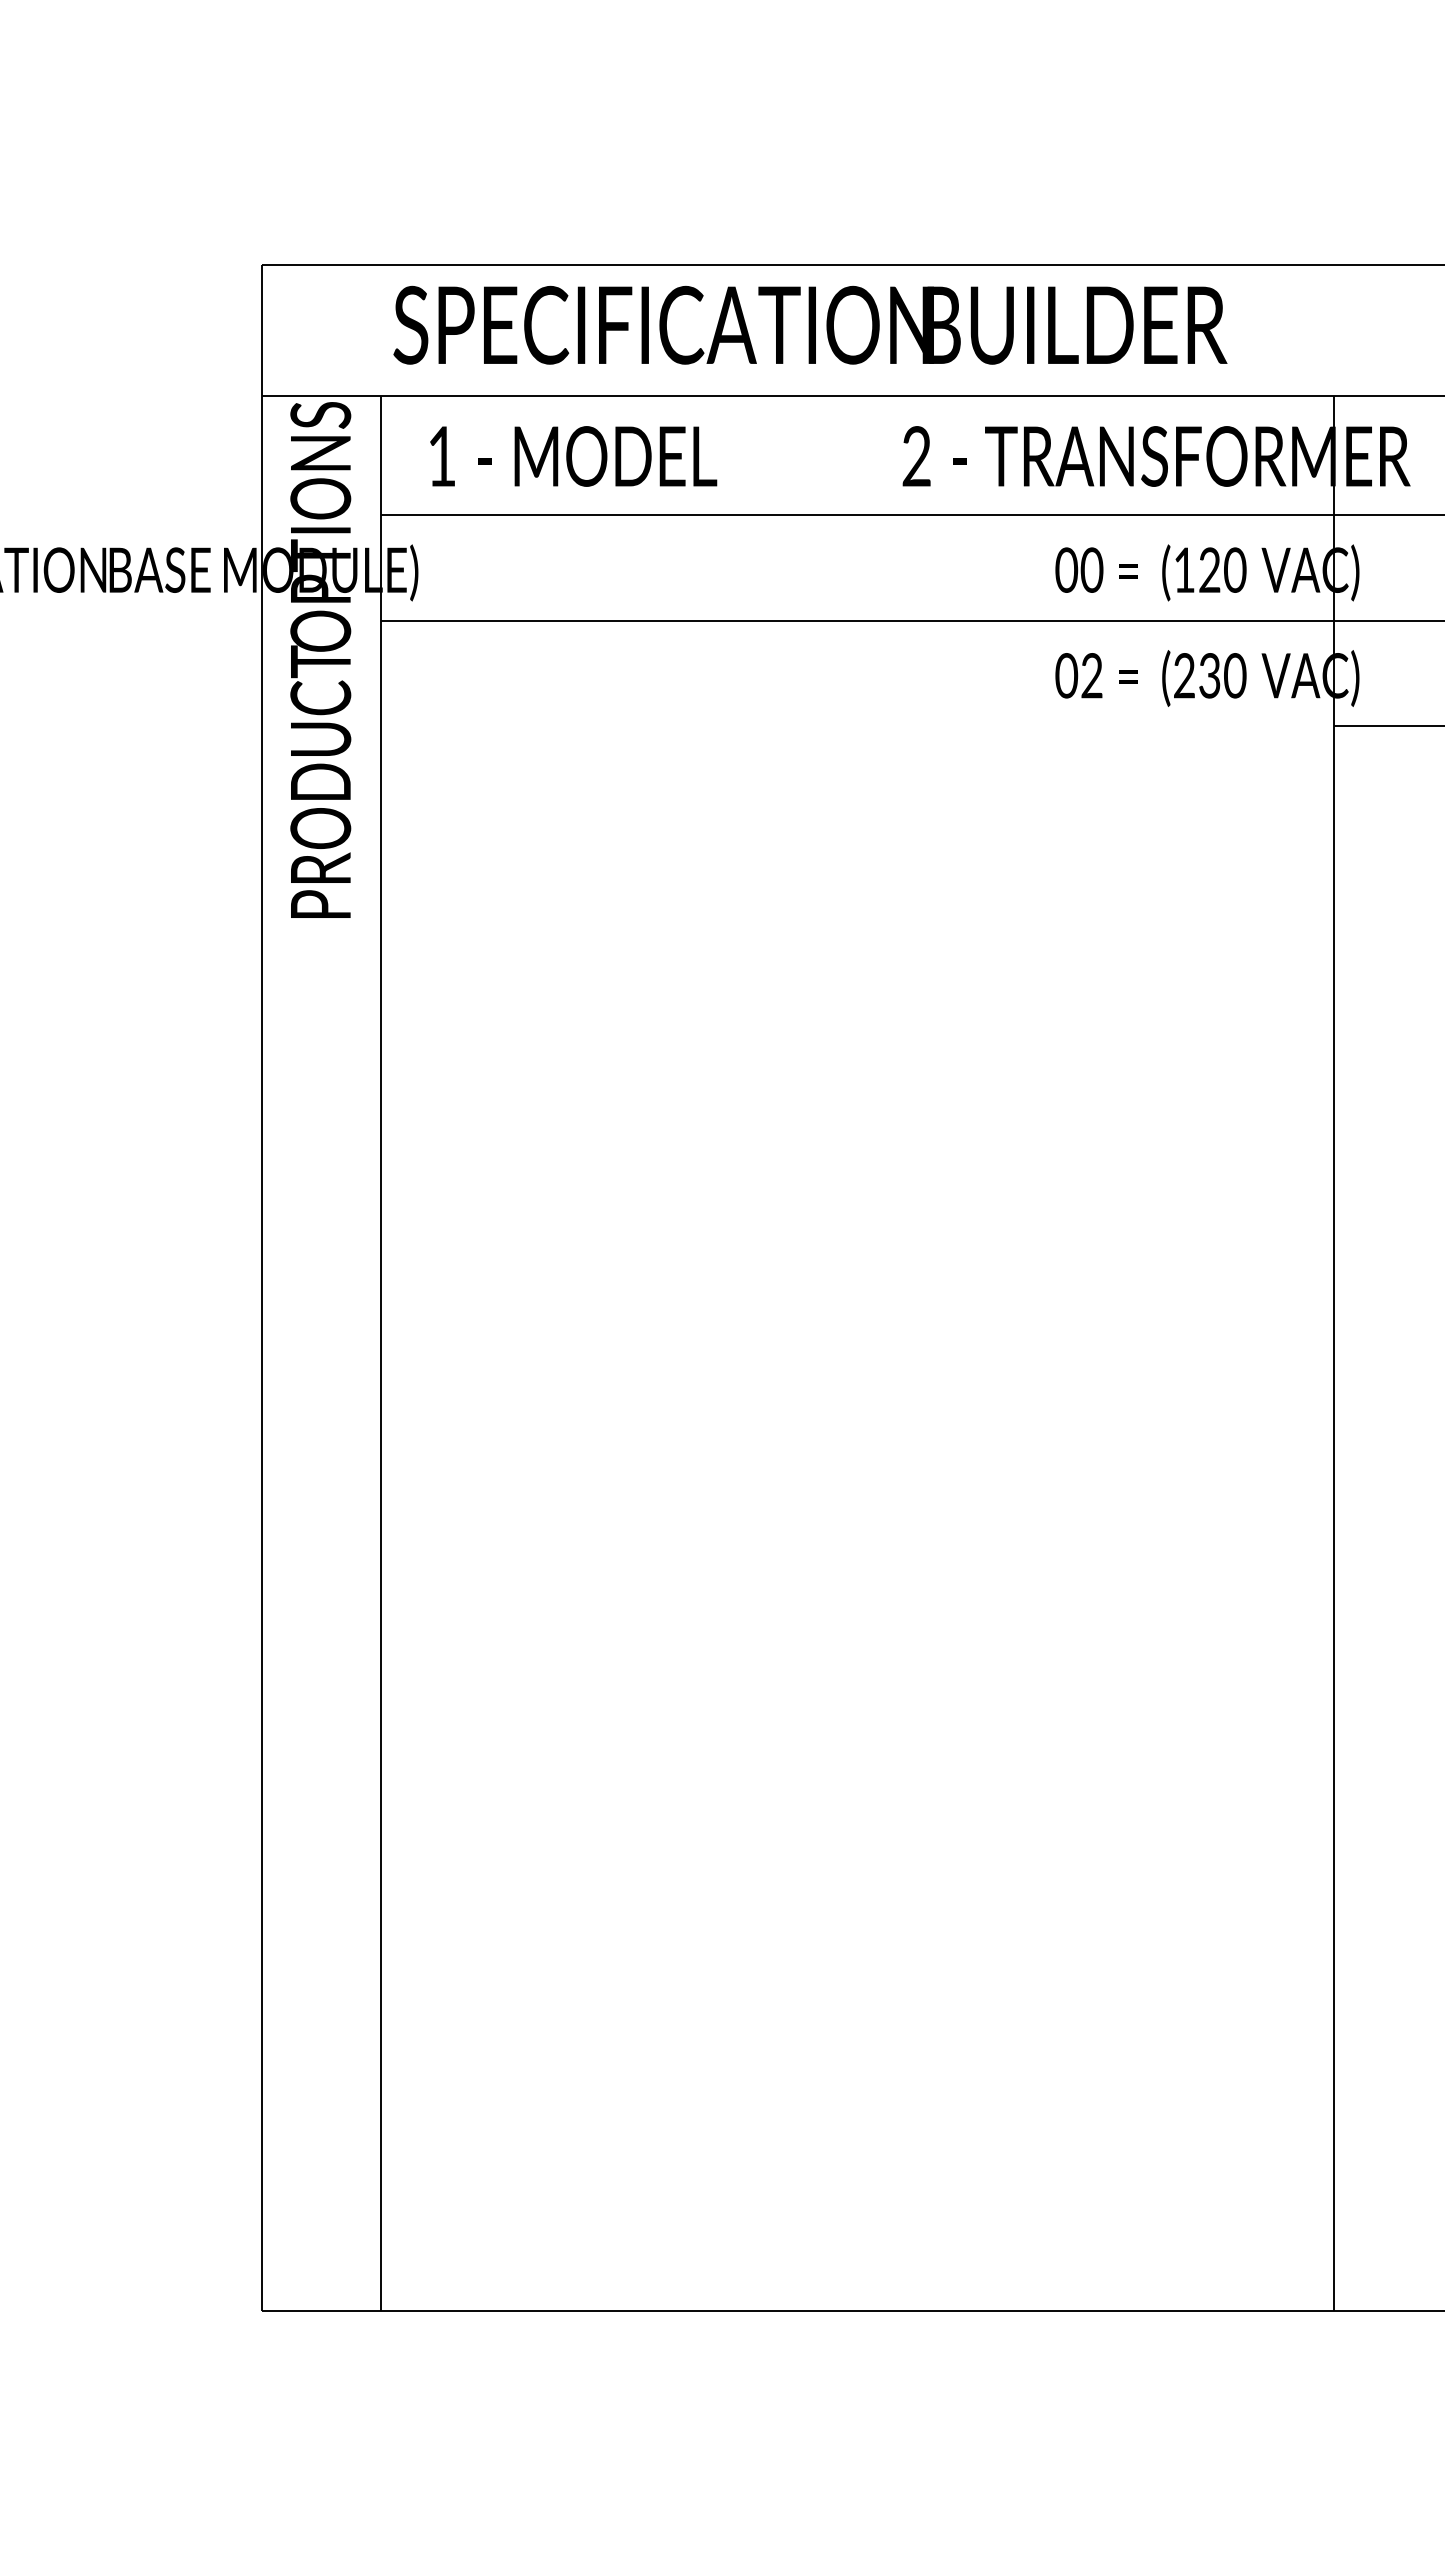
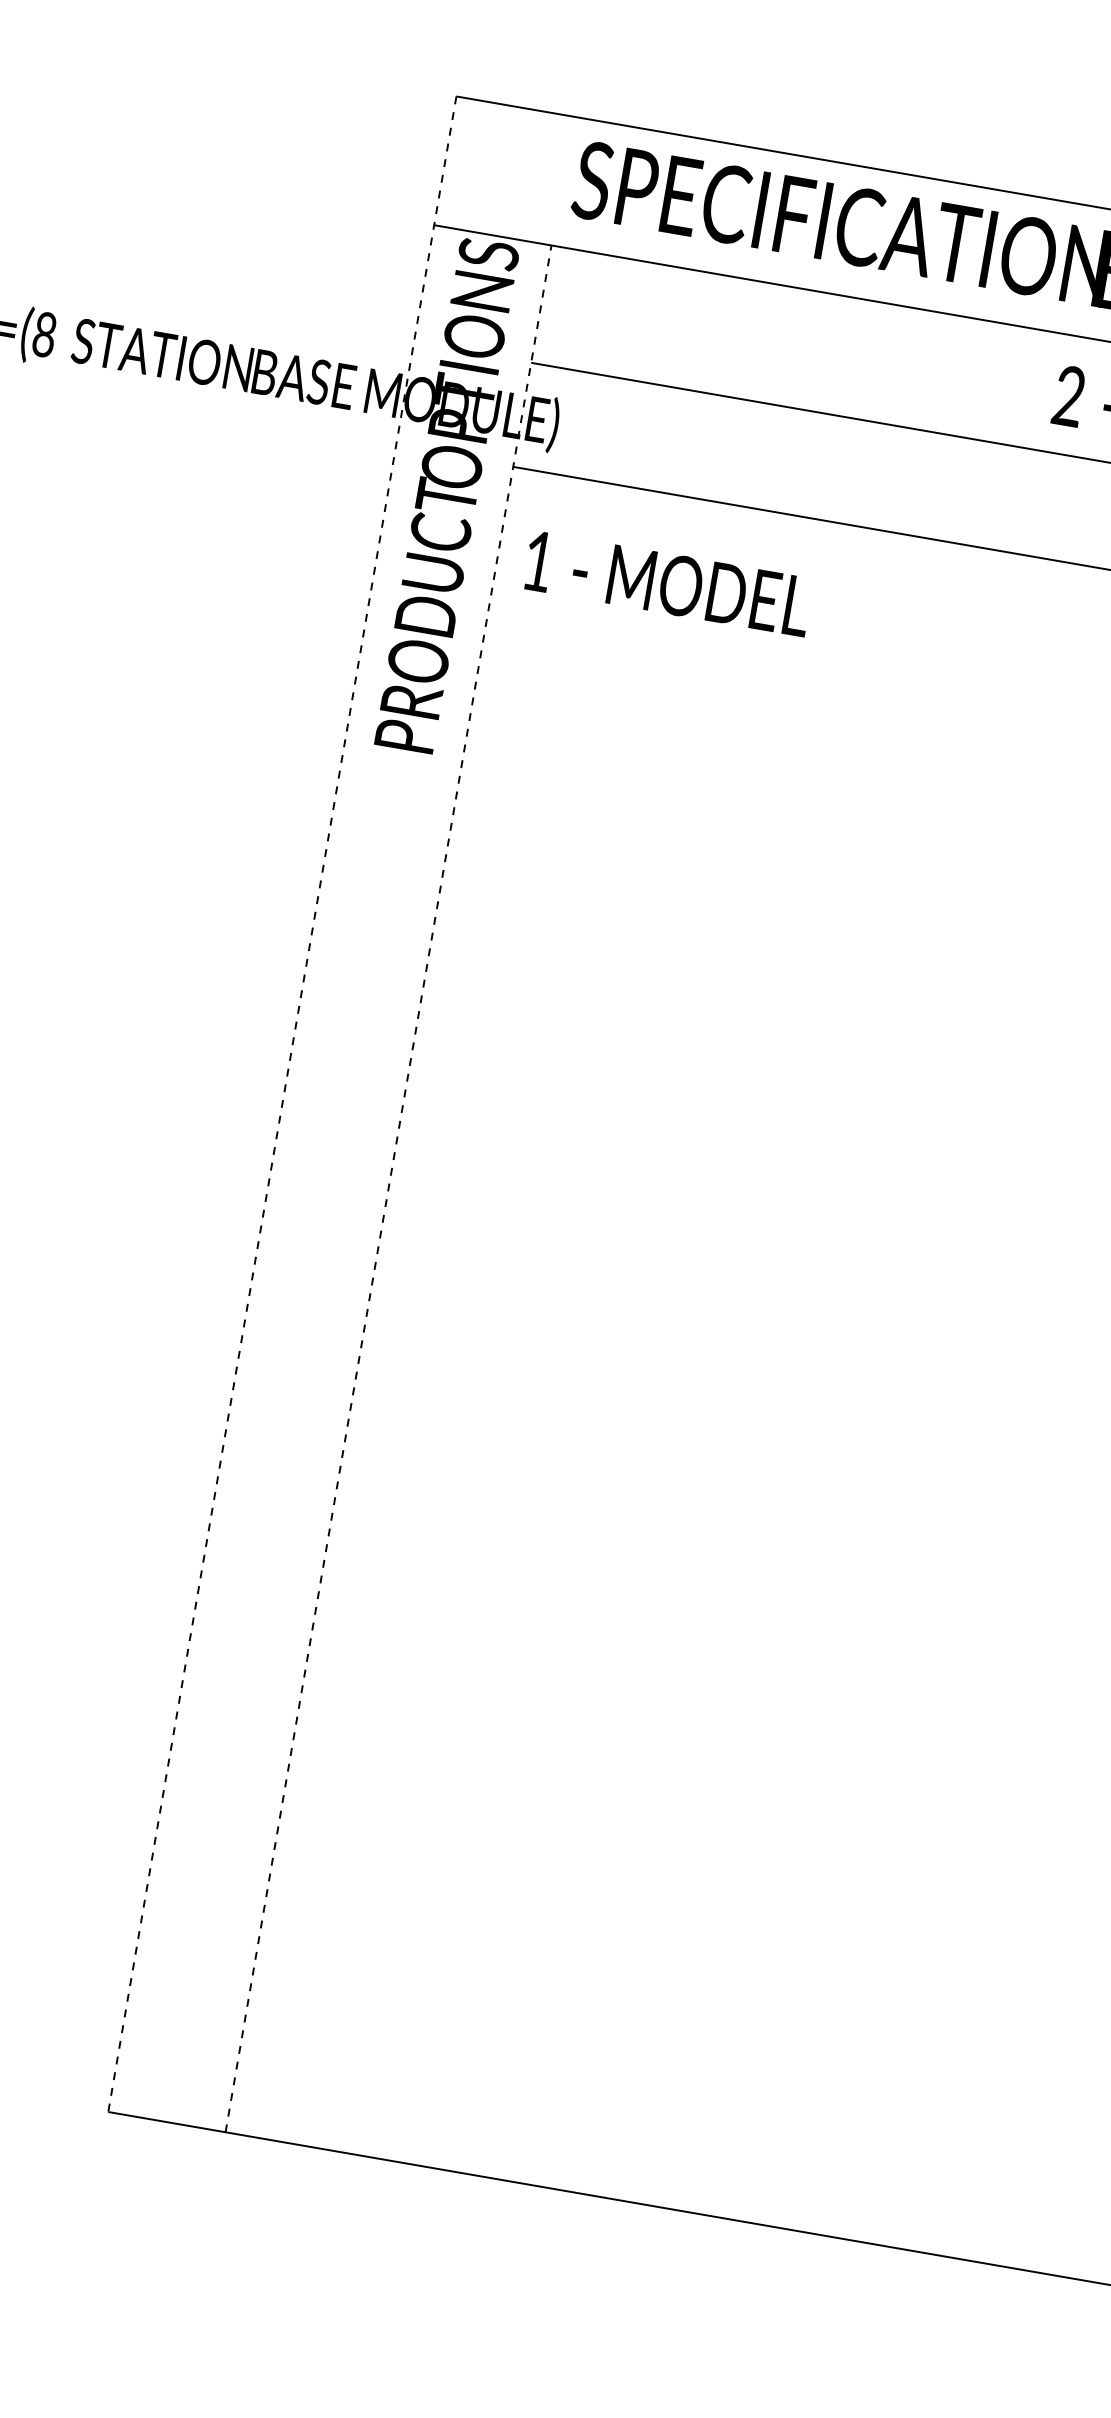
text: (573, 456) -> (668, 583), moved
line: (262, 1288) -> (282, 1104), solid -> dashed
line: (381, 1352) -> (389, 1188), solid -> dashed

